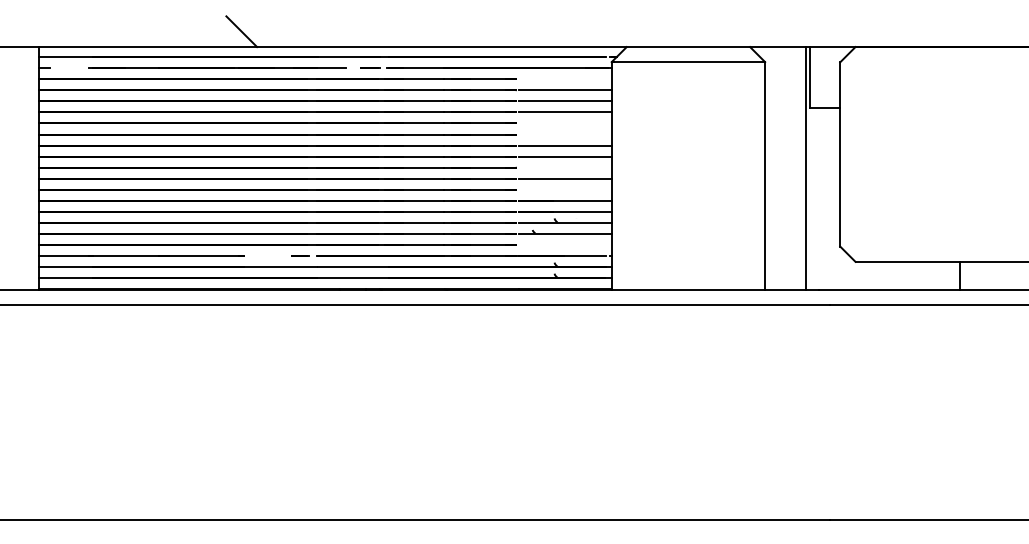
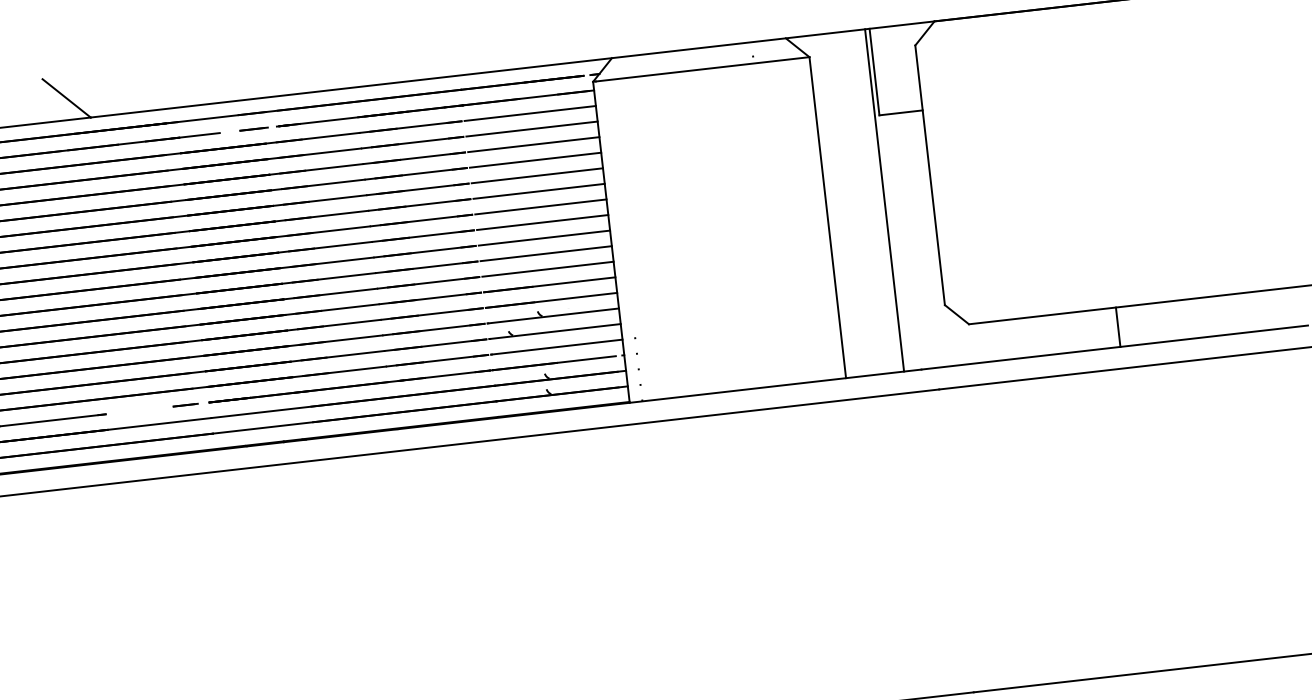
line: (564, 79) -> (529, 113), added
line: (564, 123) -> (536, 175), added
line: (564, 134) -> (538, 191), added
line: (564, 167) -> (543, 237), added
line: (564, 189) -> (547, 268), added
line: (564, 244) -> (555, 346), added

